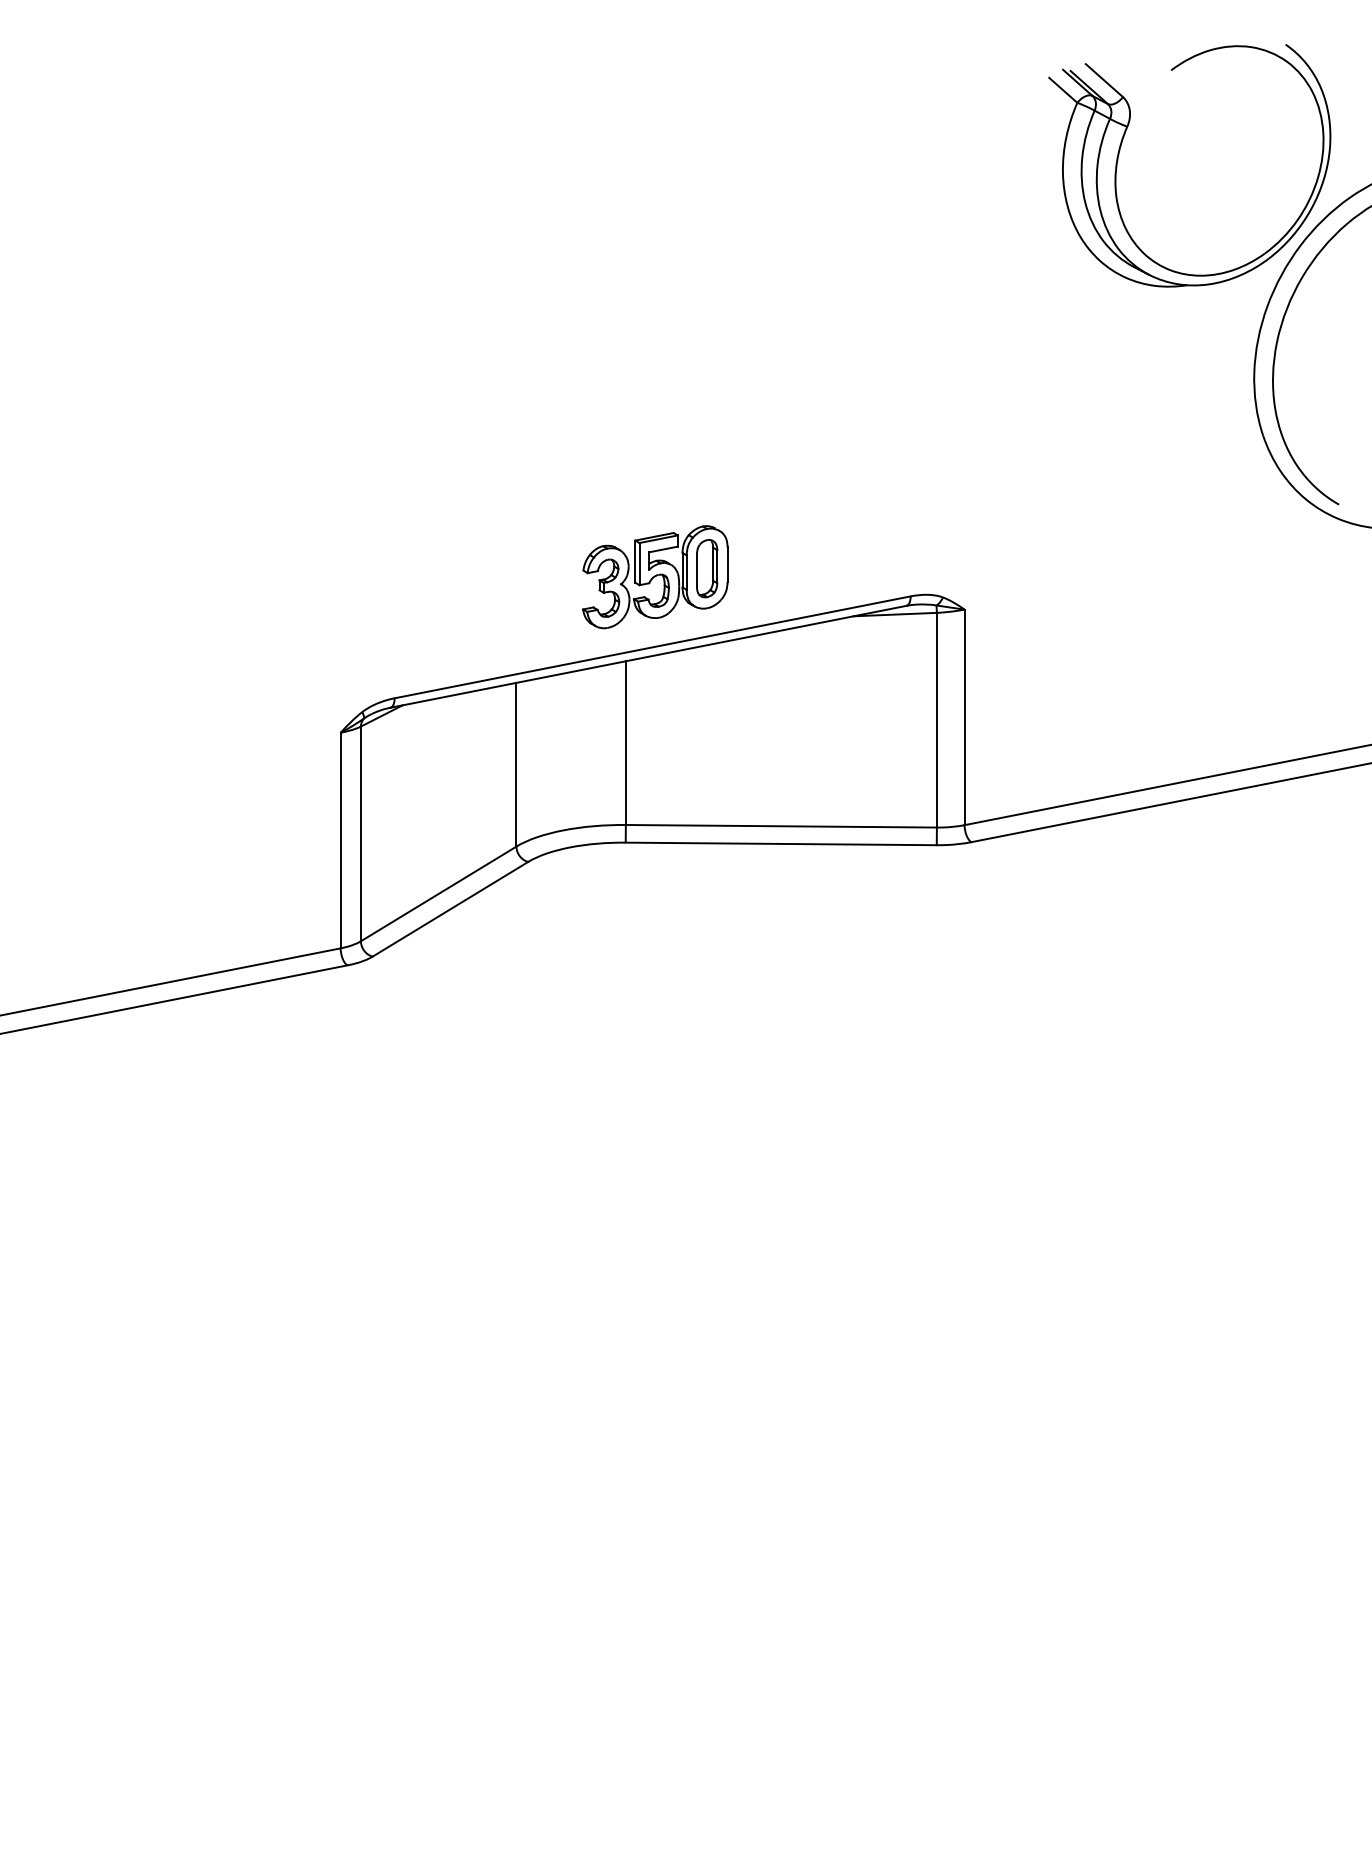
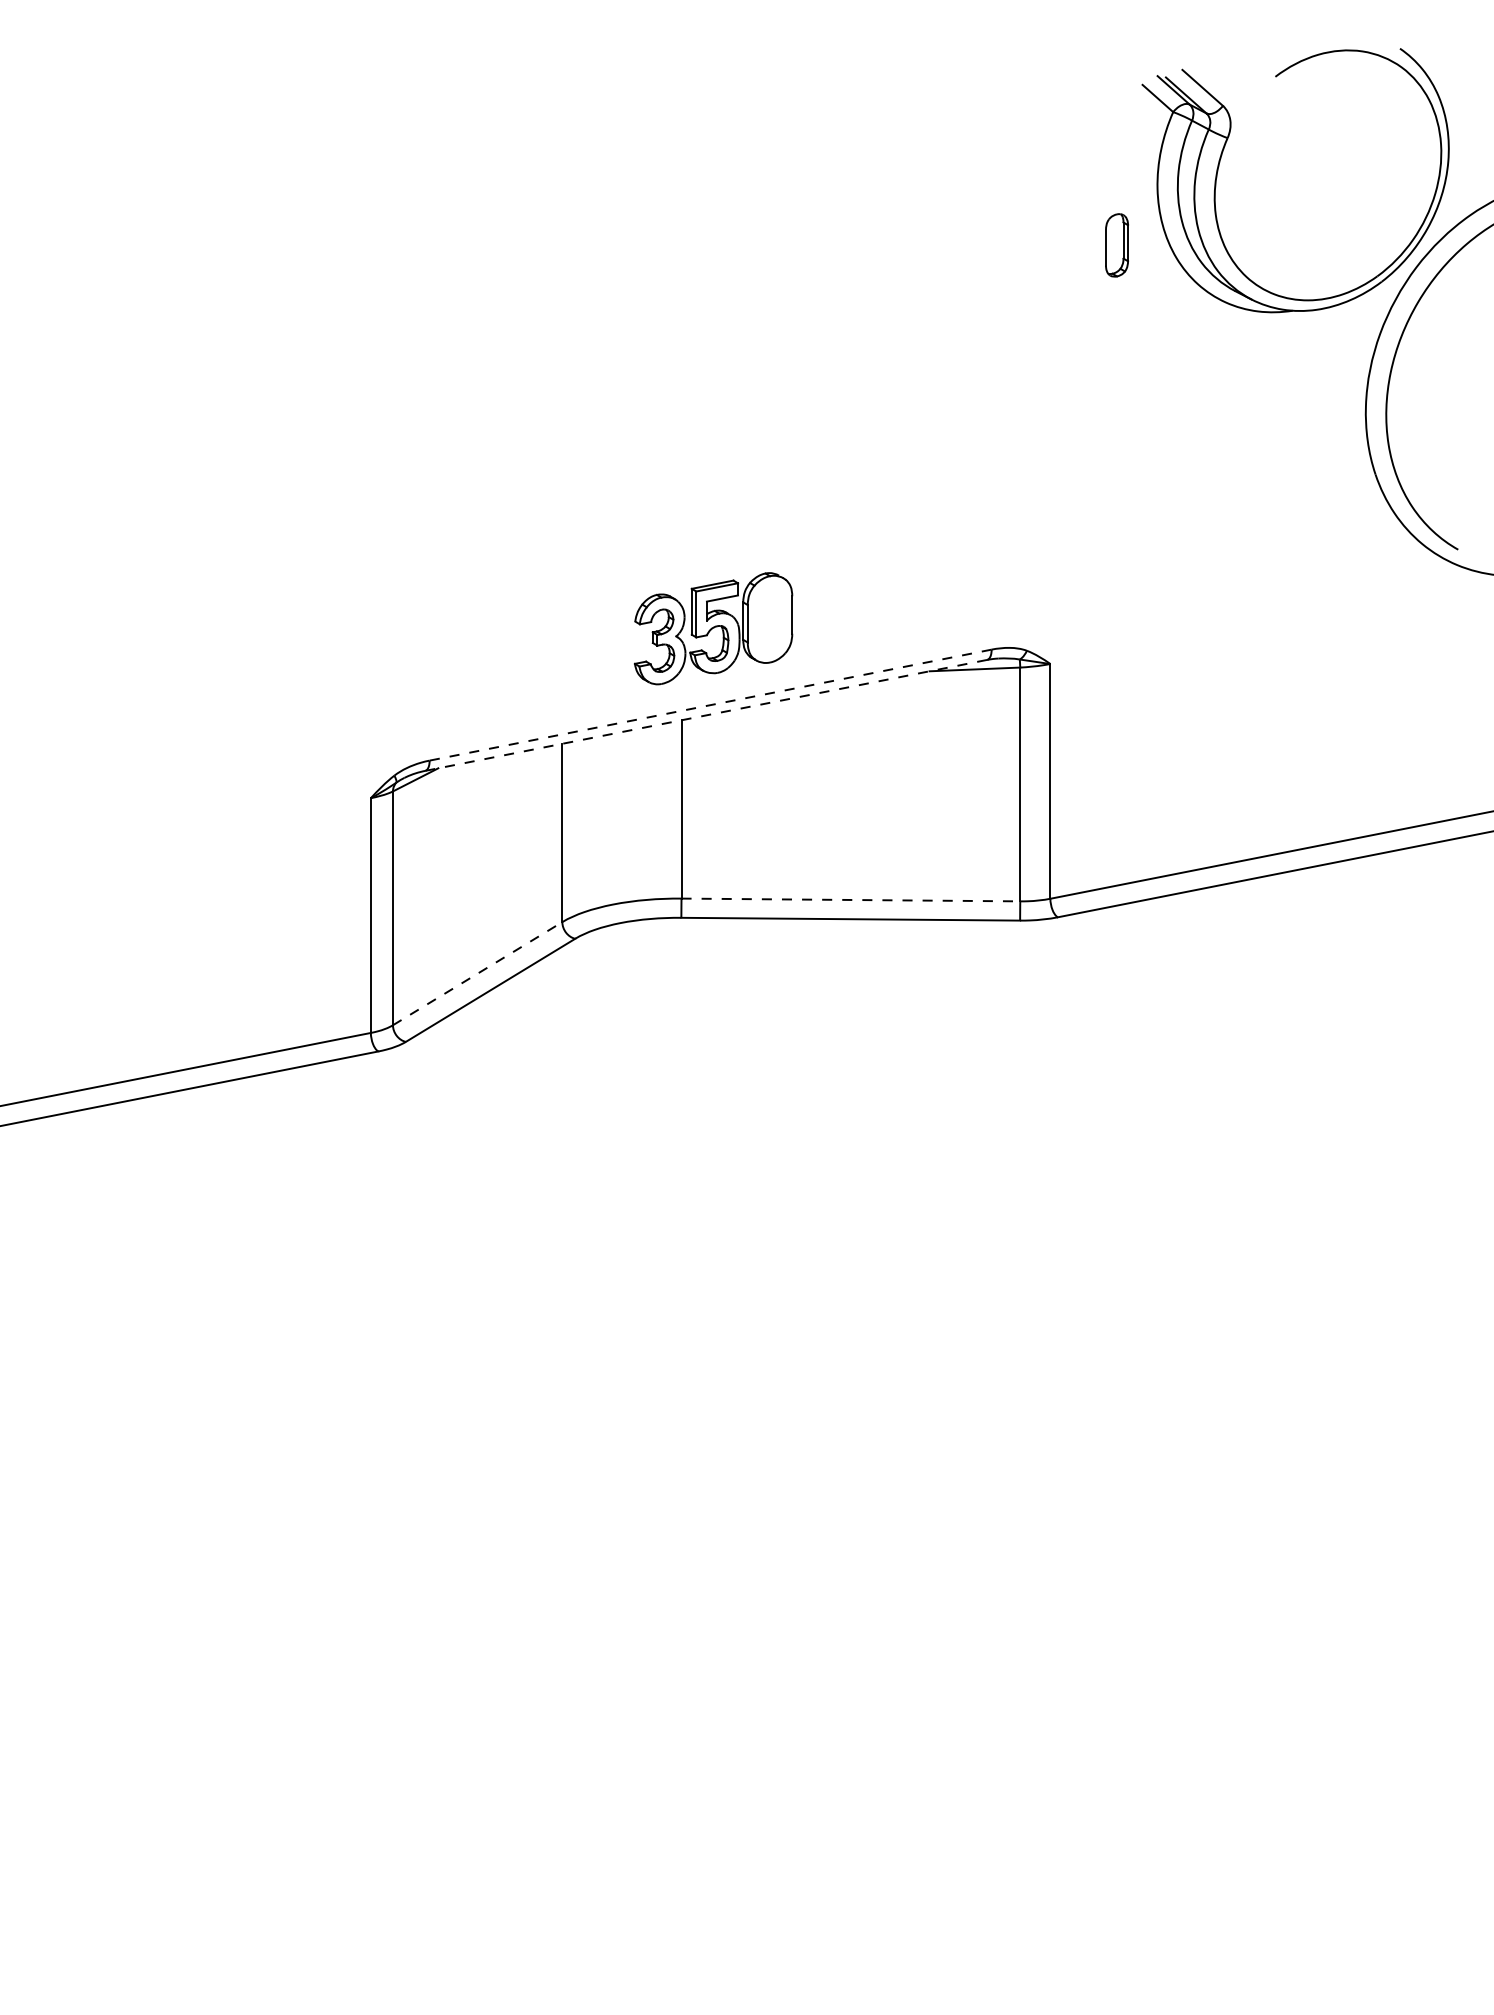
part: (706, 568) -> (1116, 245), moved
line: (652, 647) -> (710, 705), solid -> dashed
line: (647, 656) -> (705, 715), solid -> dashed
line: (781, 825) -> (851, 899), solid -> dashed
line: (439, 893) -> (478, 973), solid -> dashed

